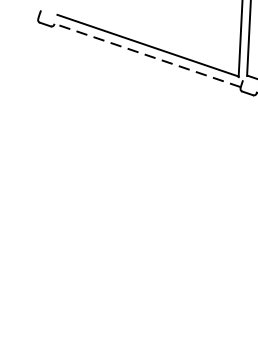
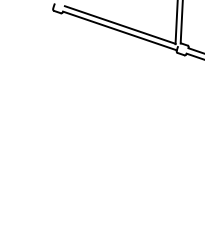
line: (146, 54) -> (119, 30), dashed -> solid

